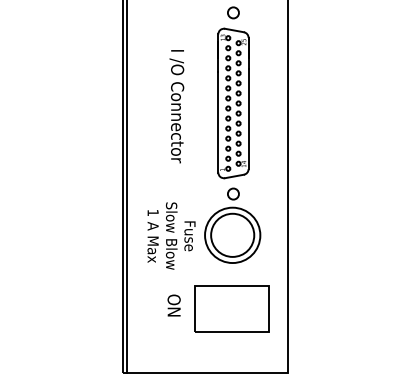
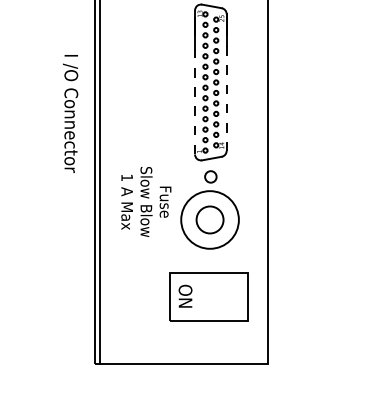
text: (176, 106) -> (70, 113), moved
line: (248, 119) -> (226, 99), solid -> dashed
line: (218, 121) -> (195, 101), solid -> dashed
circle: (232, 234) -> (209, 219), size x0.6
text: (171, 235) -> (146, 201), moved
text: (173, 305) -> (184, 296), moved

